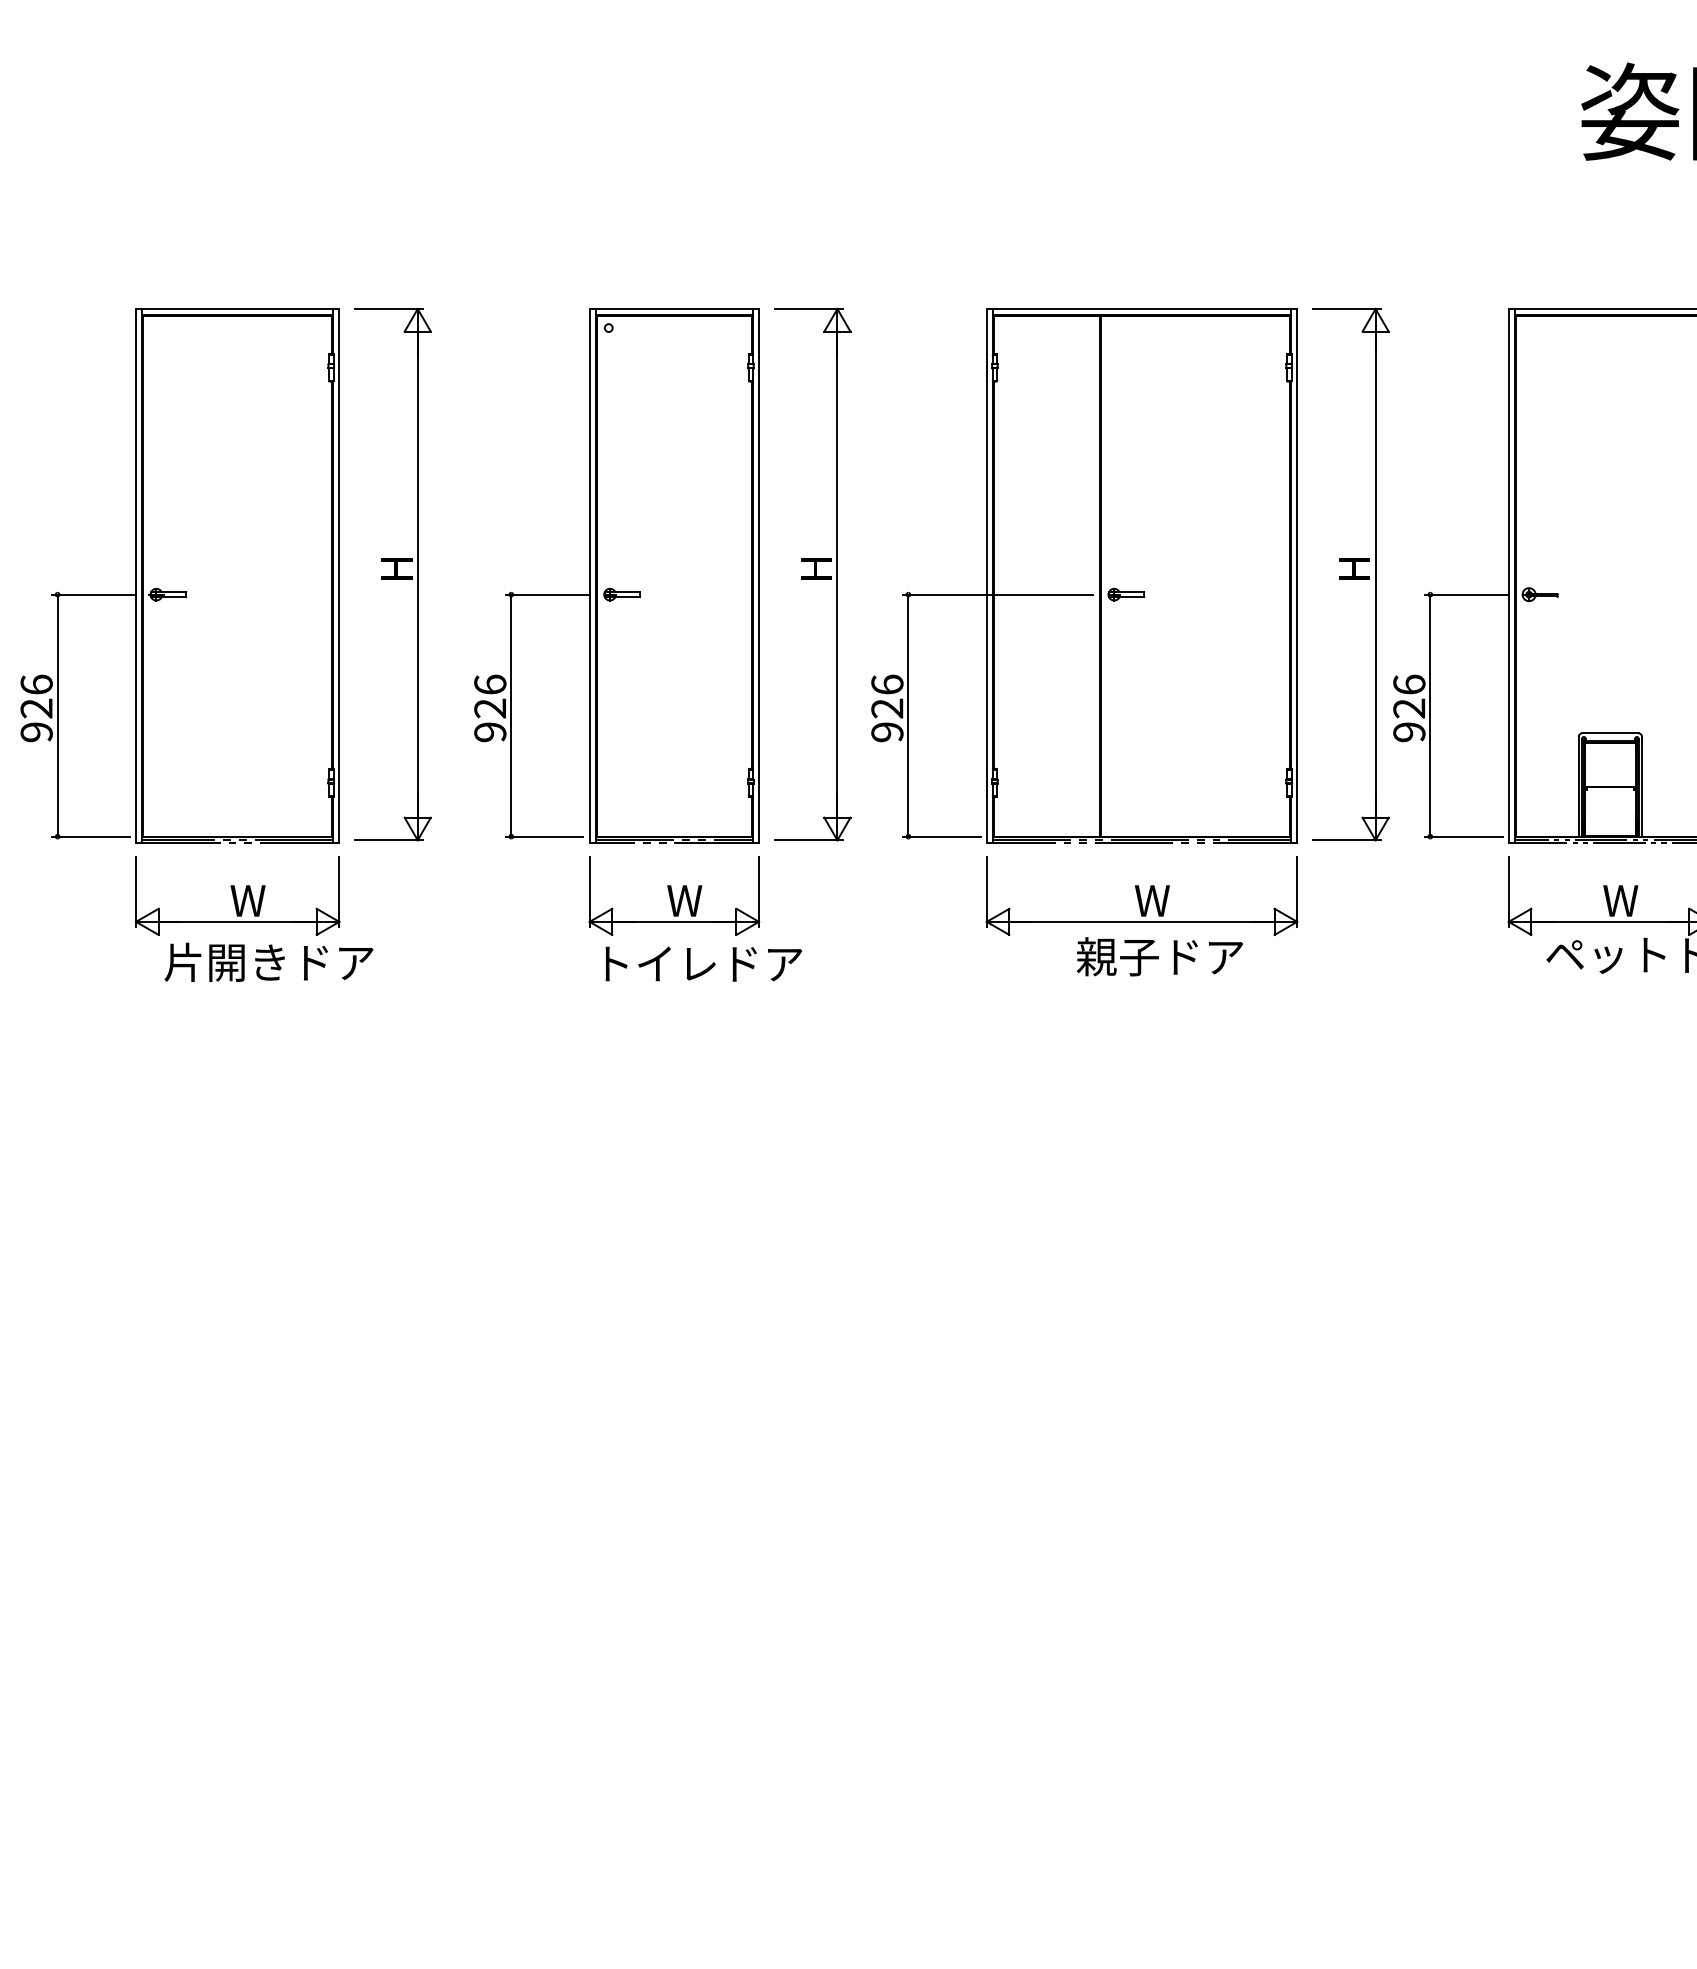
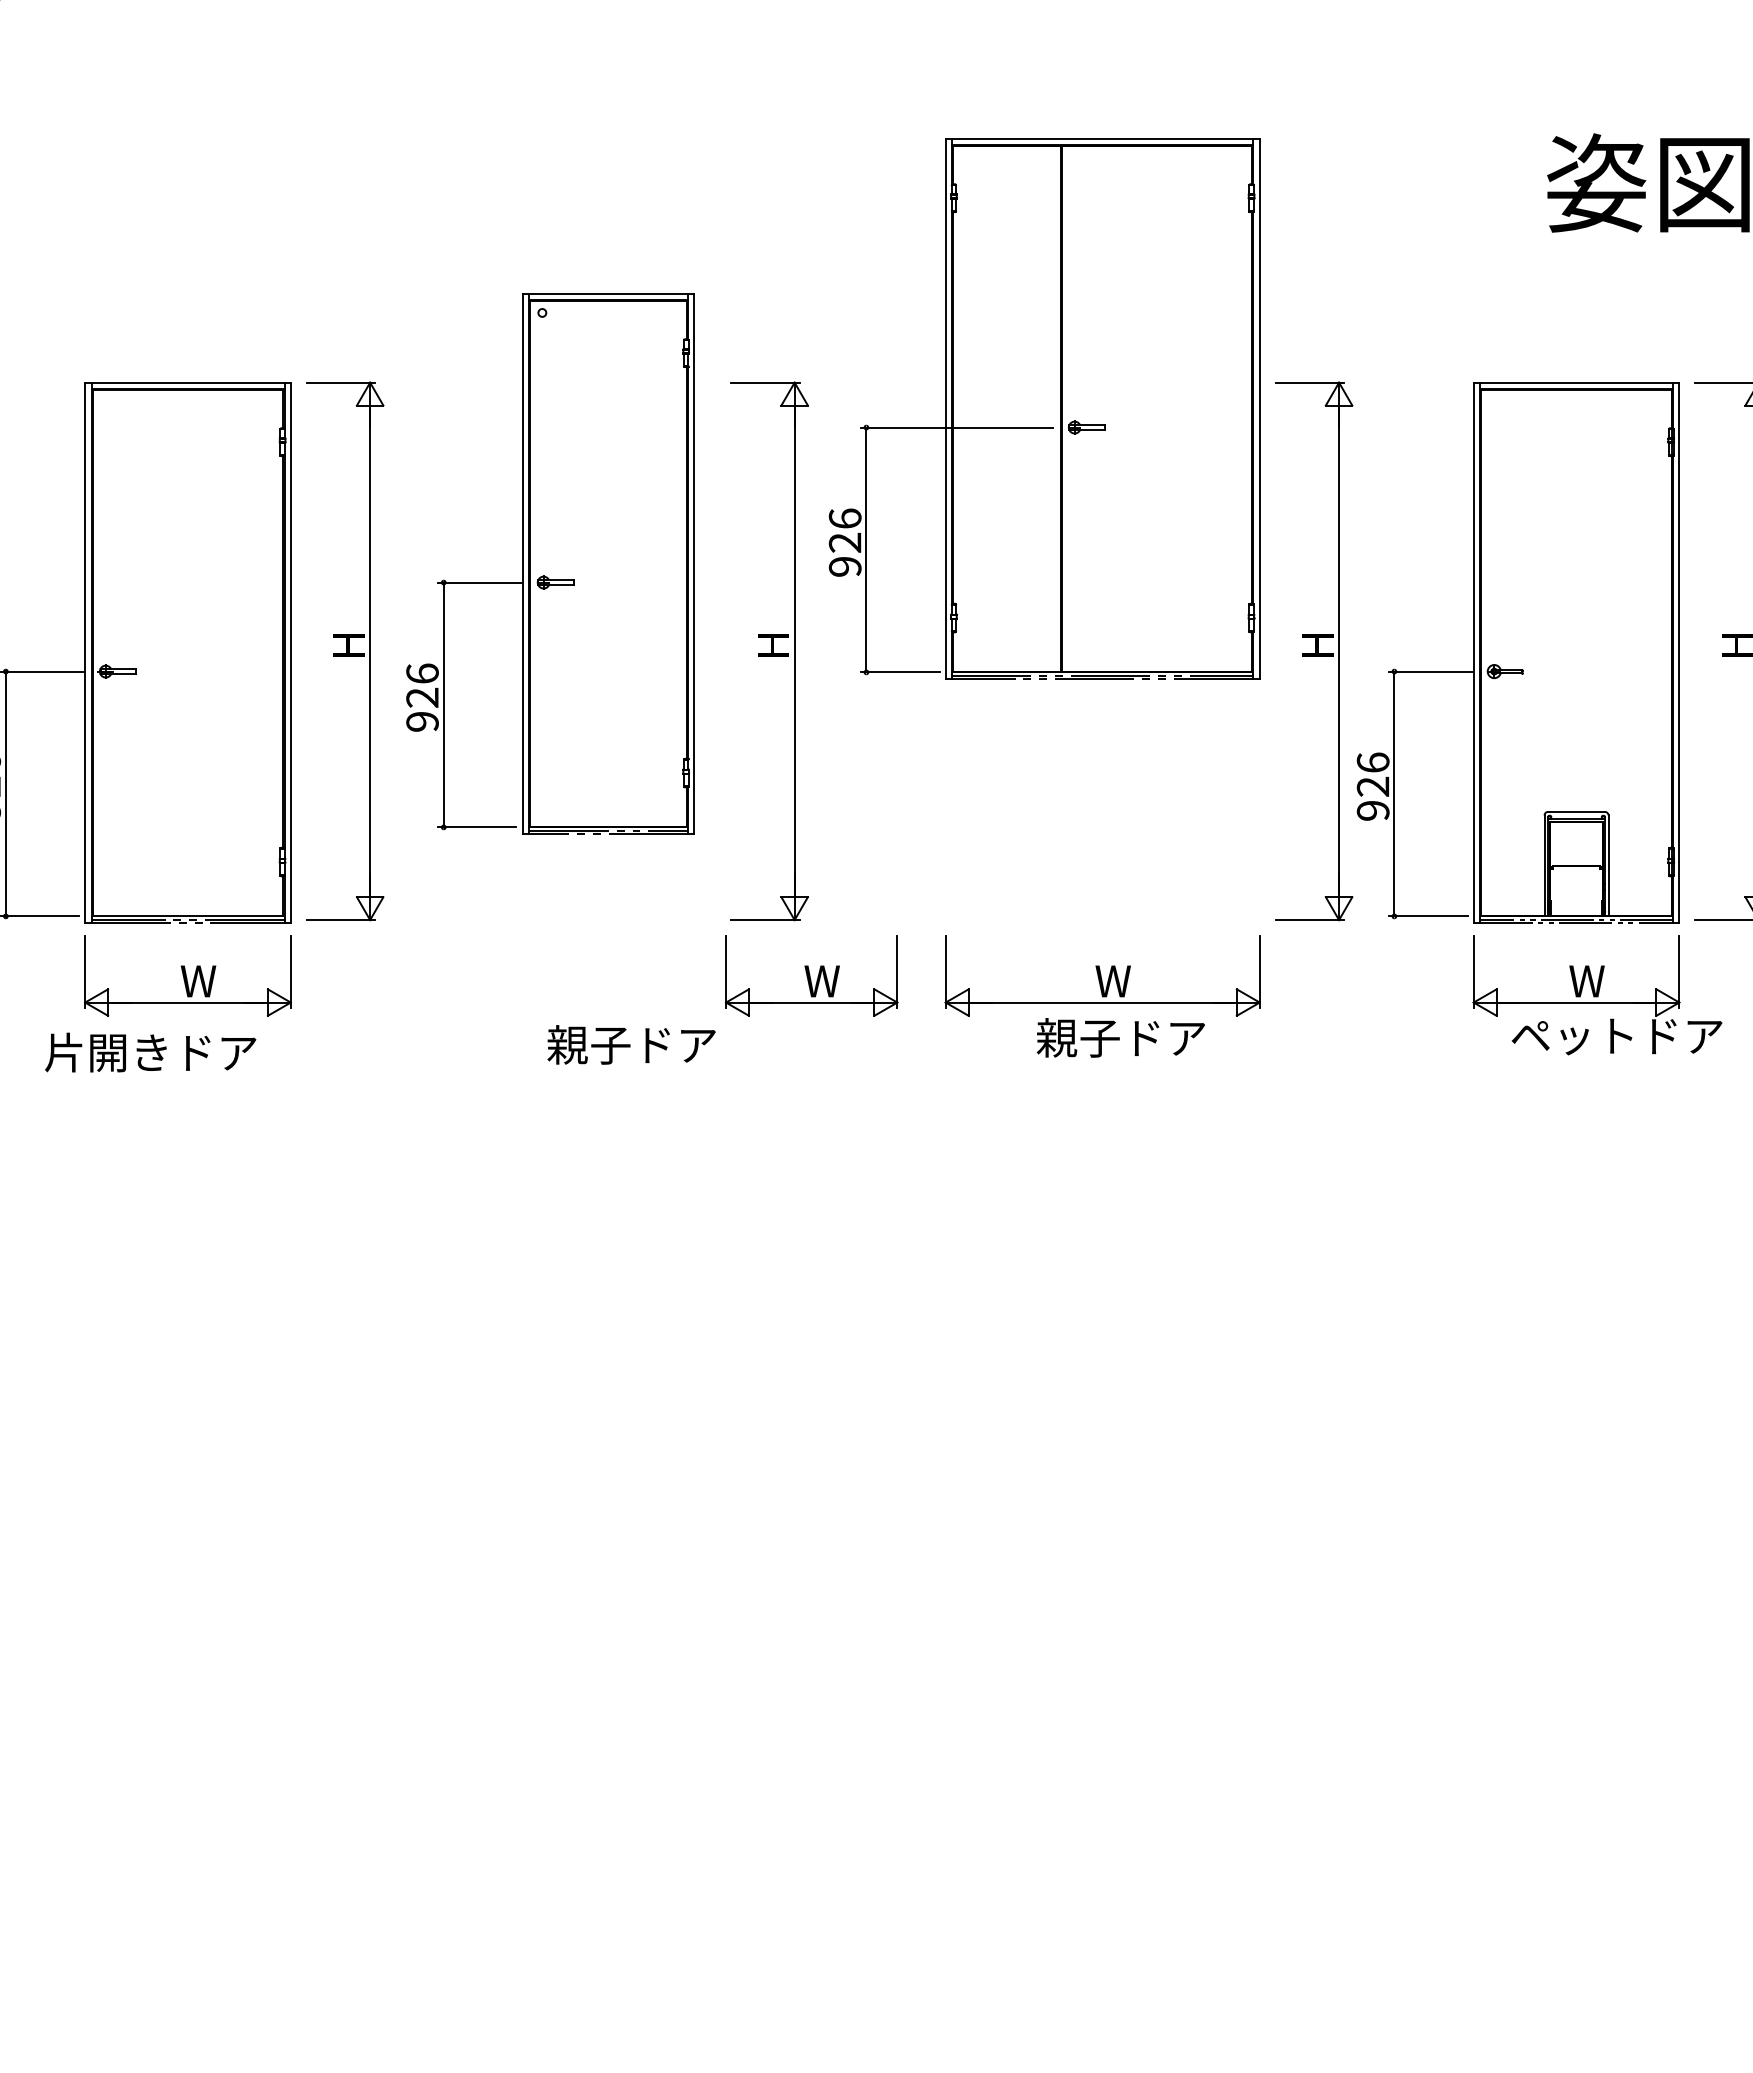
part: (616, 575) -> (550, 563), moved
part: (1084, 575) -> (1044, 408), moved
part: (674, 895) -> (811, 975), moved
text: (268, 962) -> (150, 1052), moved
text: (696, 963) -> (652, 1044), トイレドア -> 親子ドア

